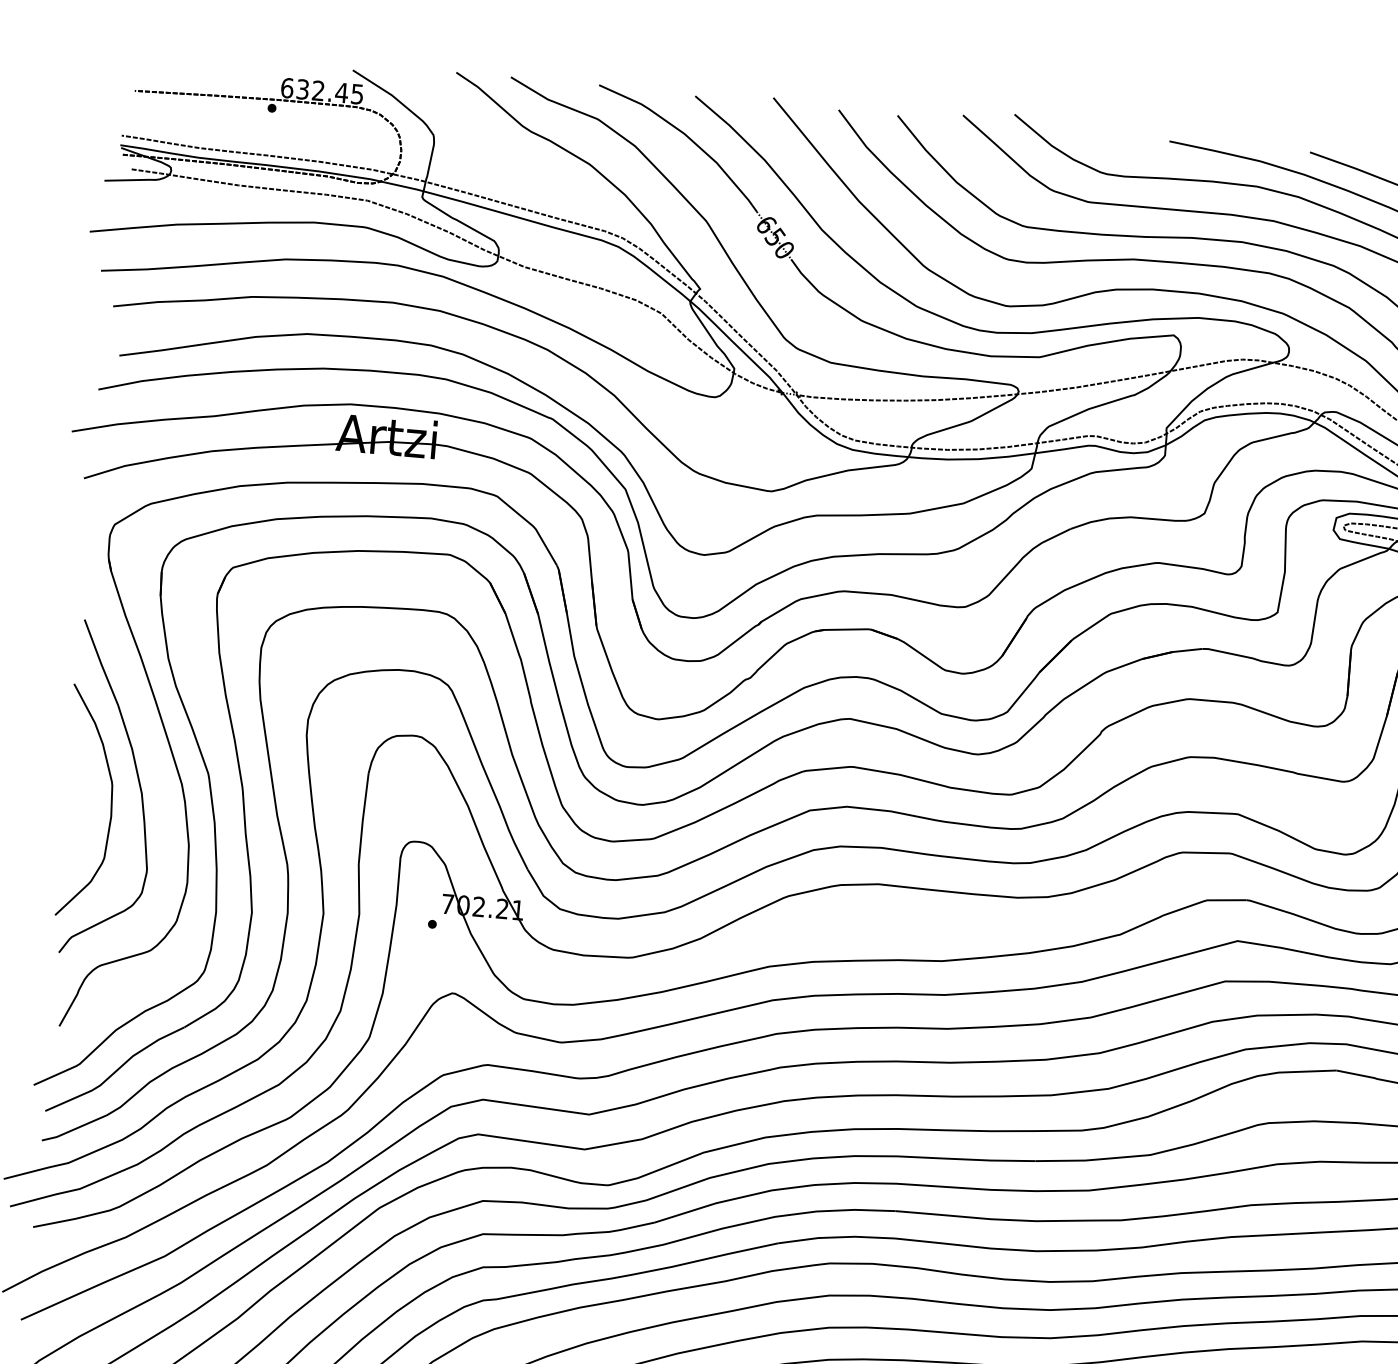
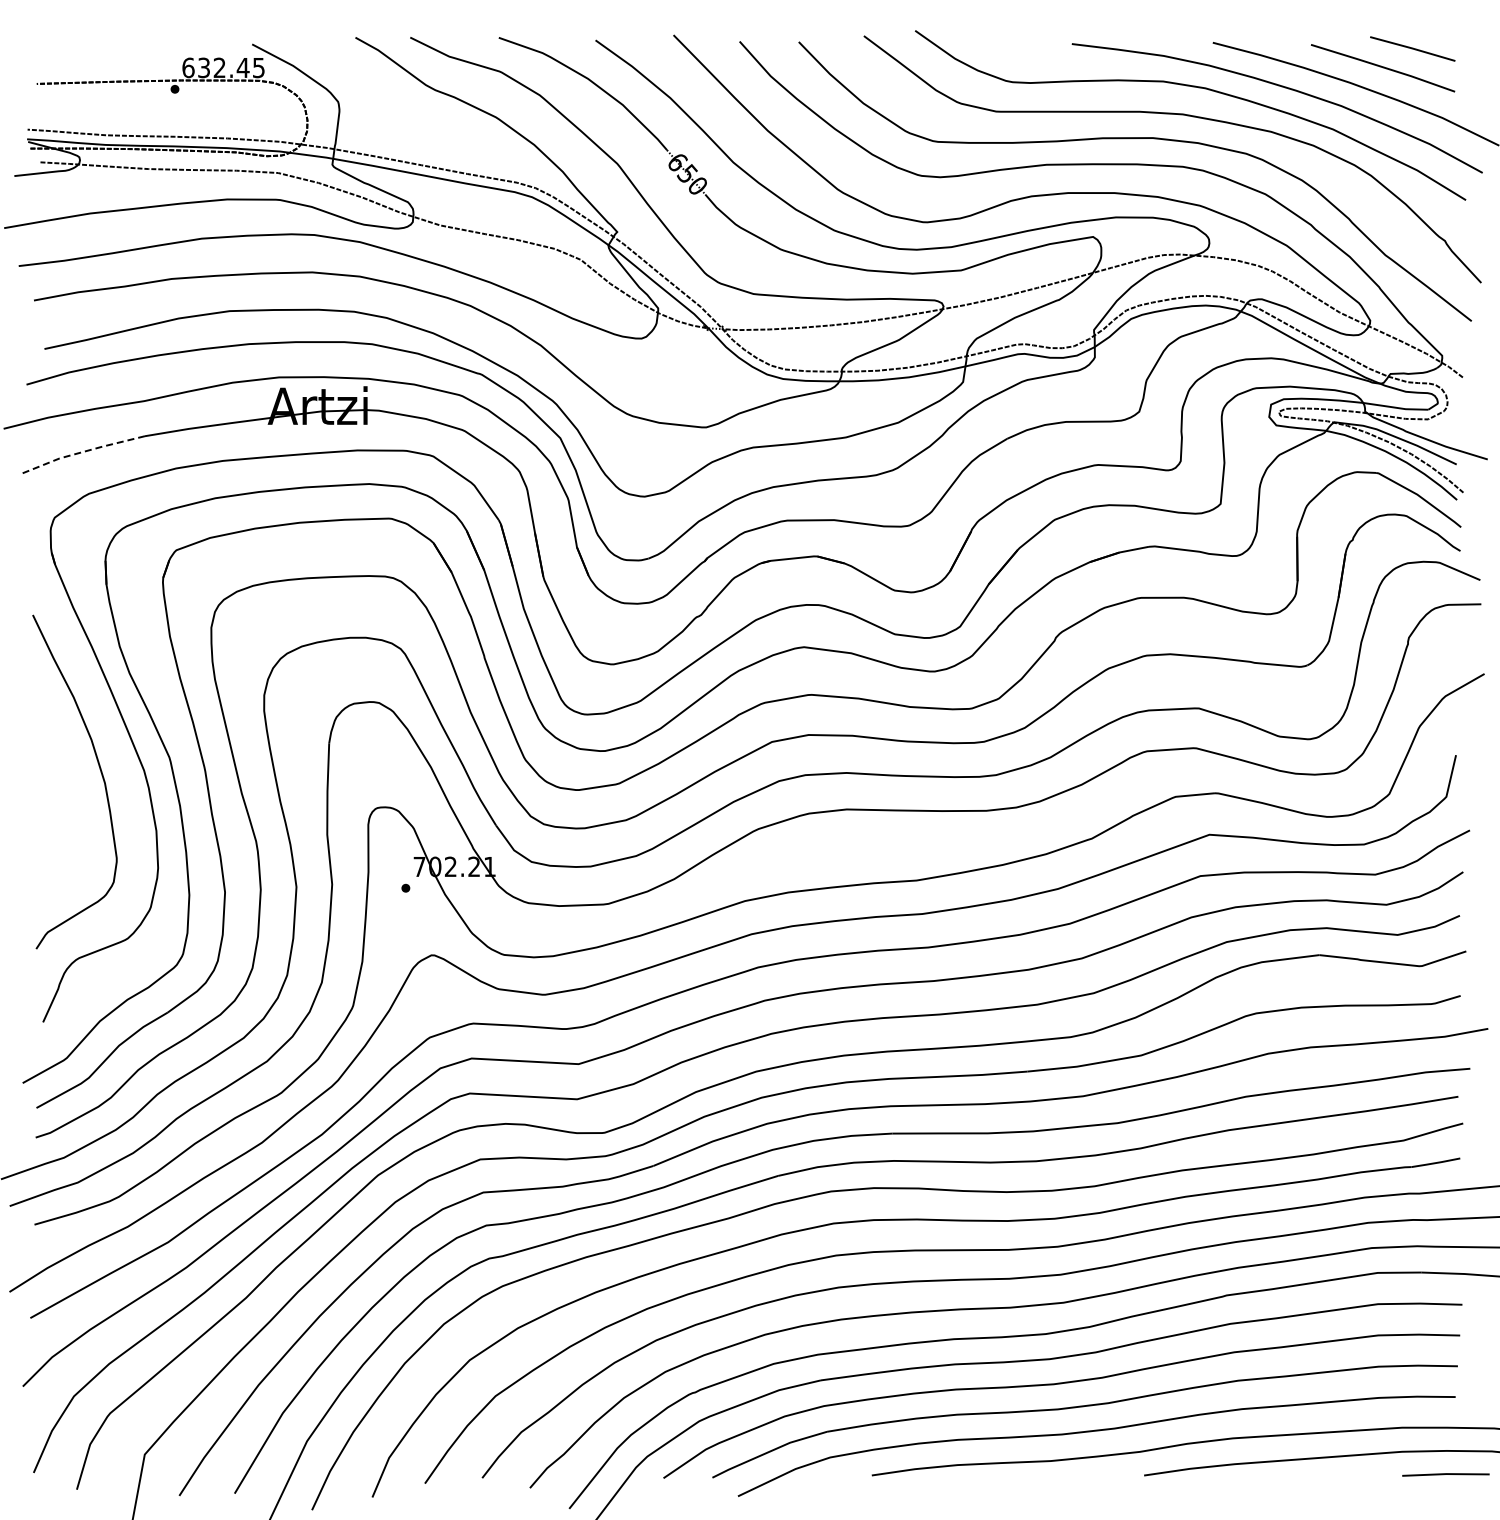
line: (147, 461) -> (81, 452), solid -> dashed
curve: (110, 802) -> (74, 794), removed

